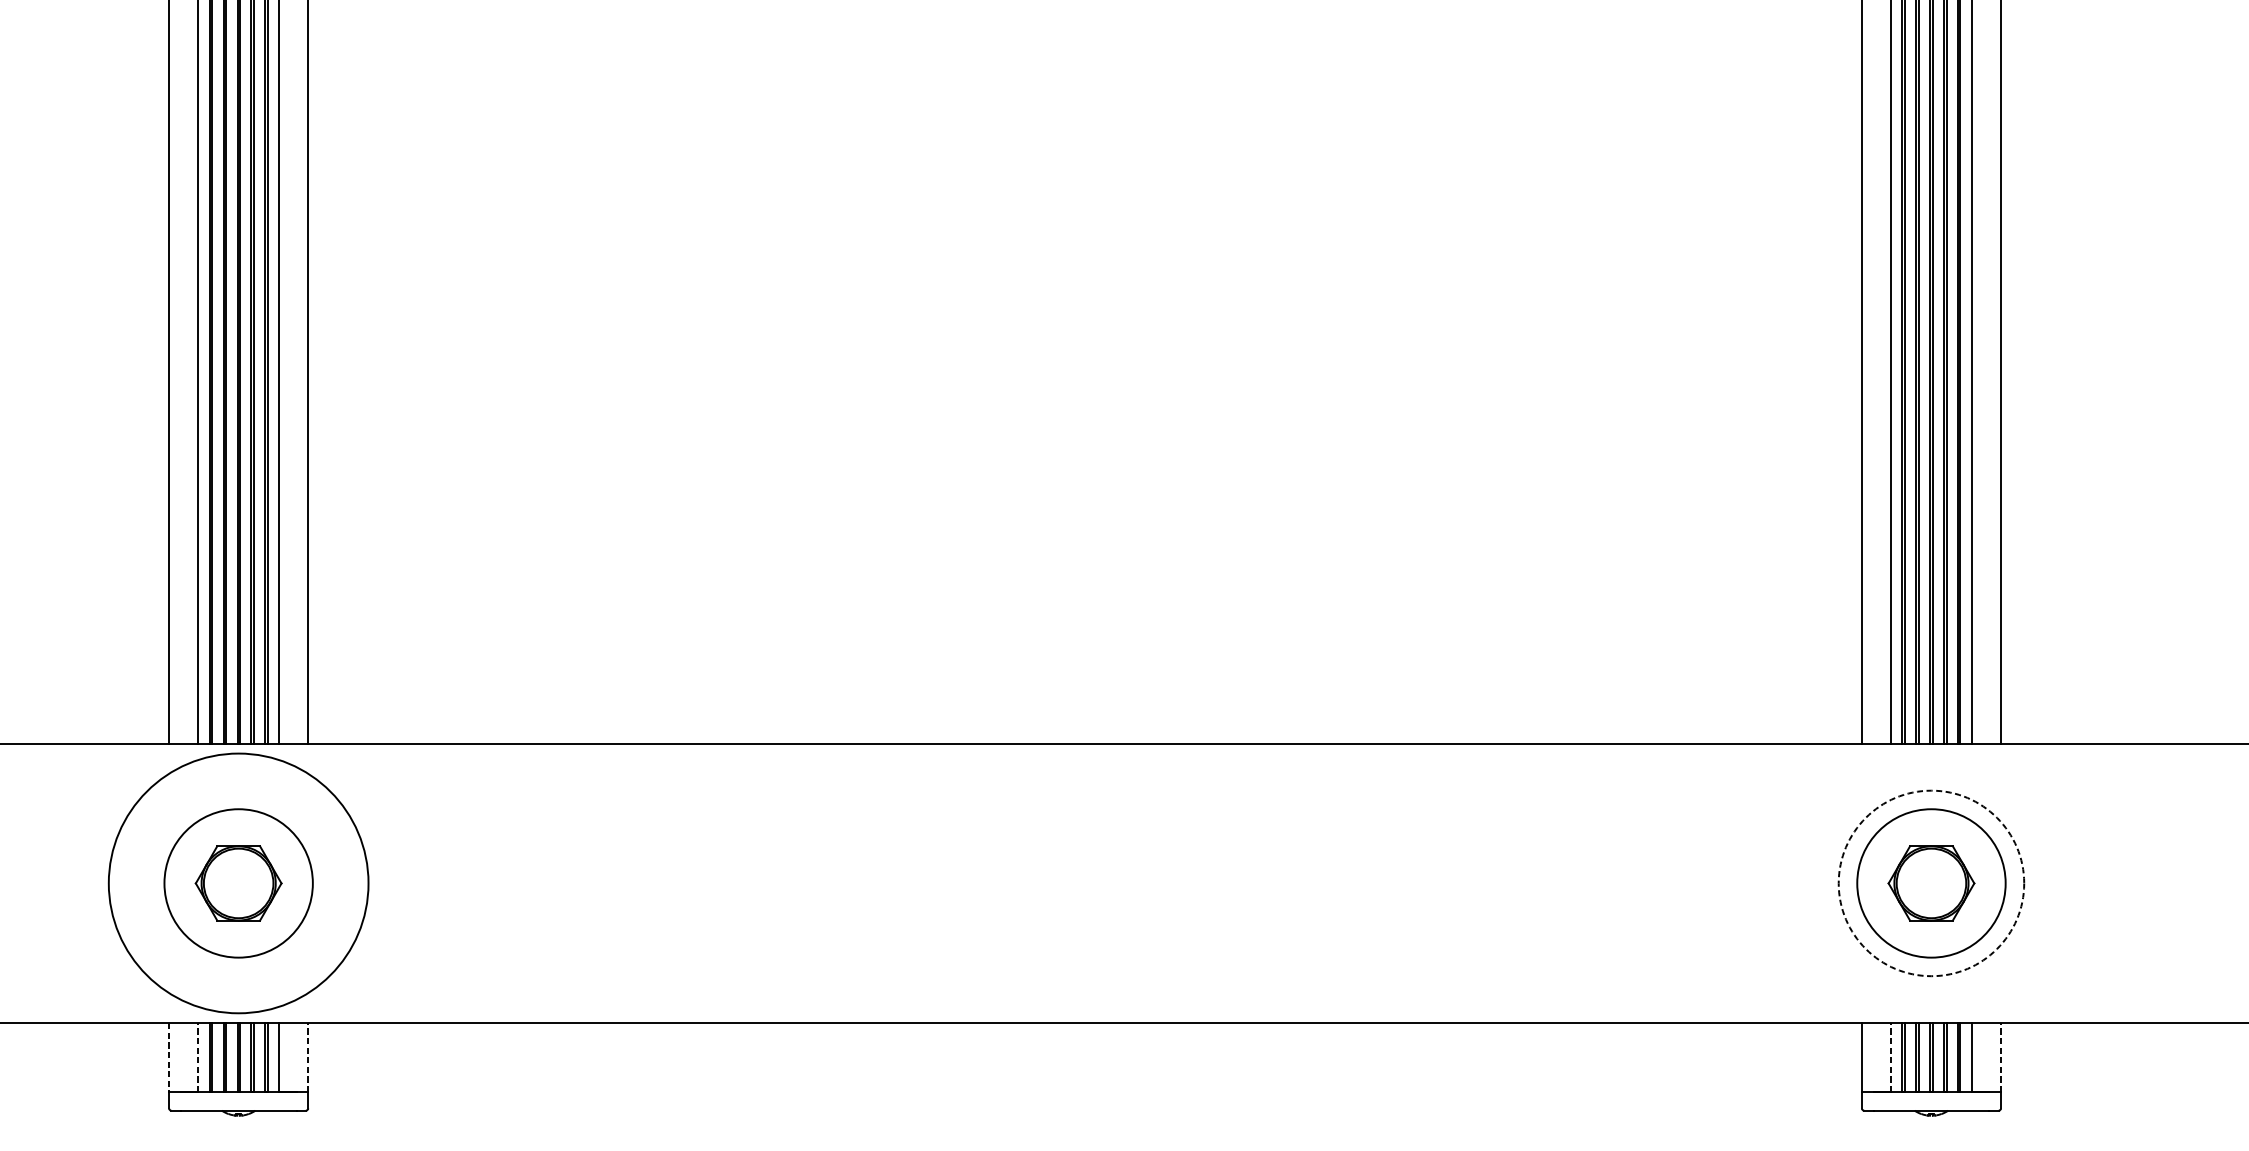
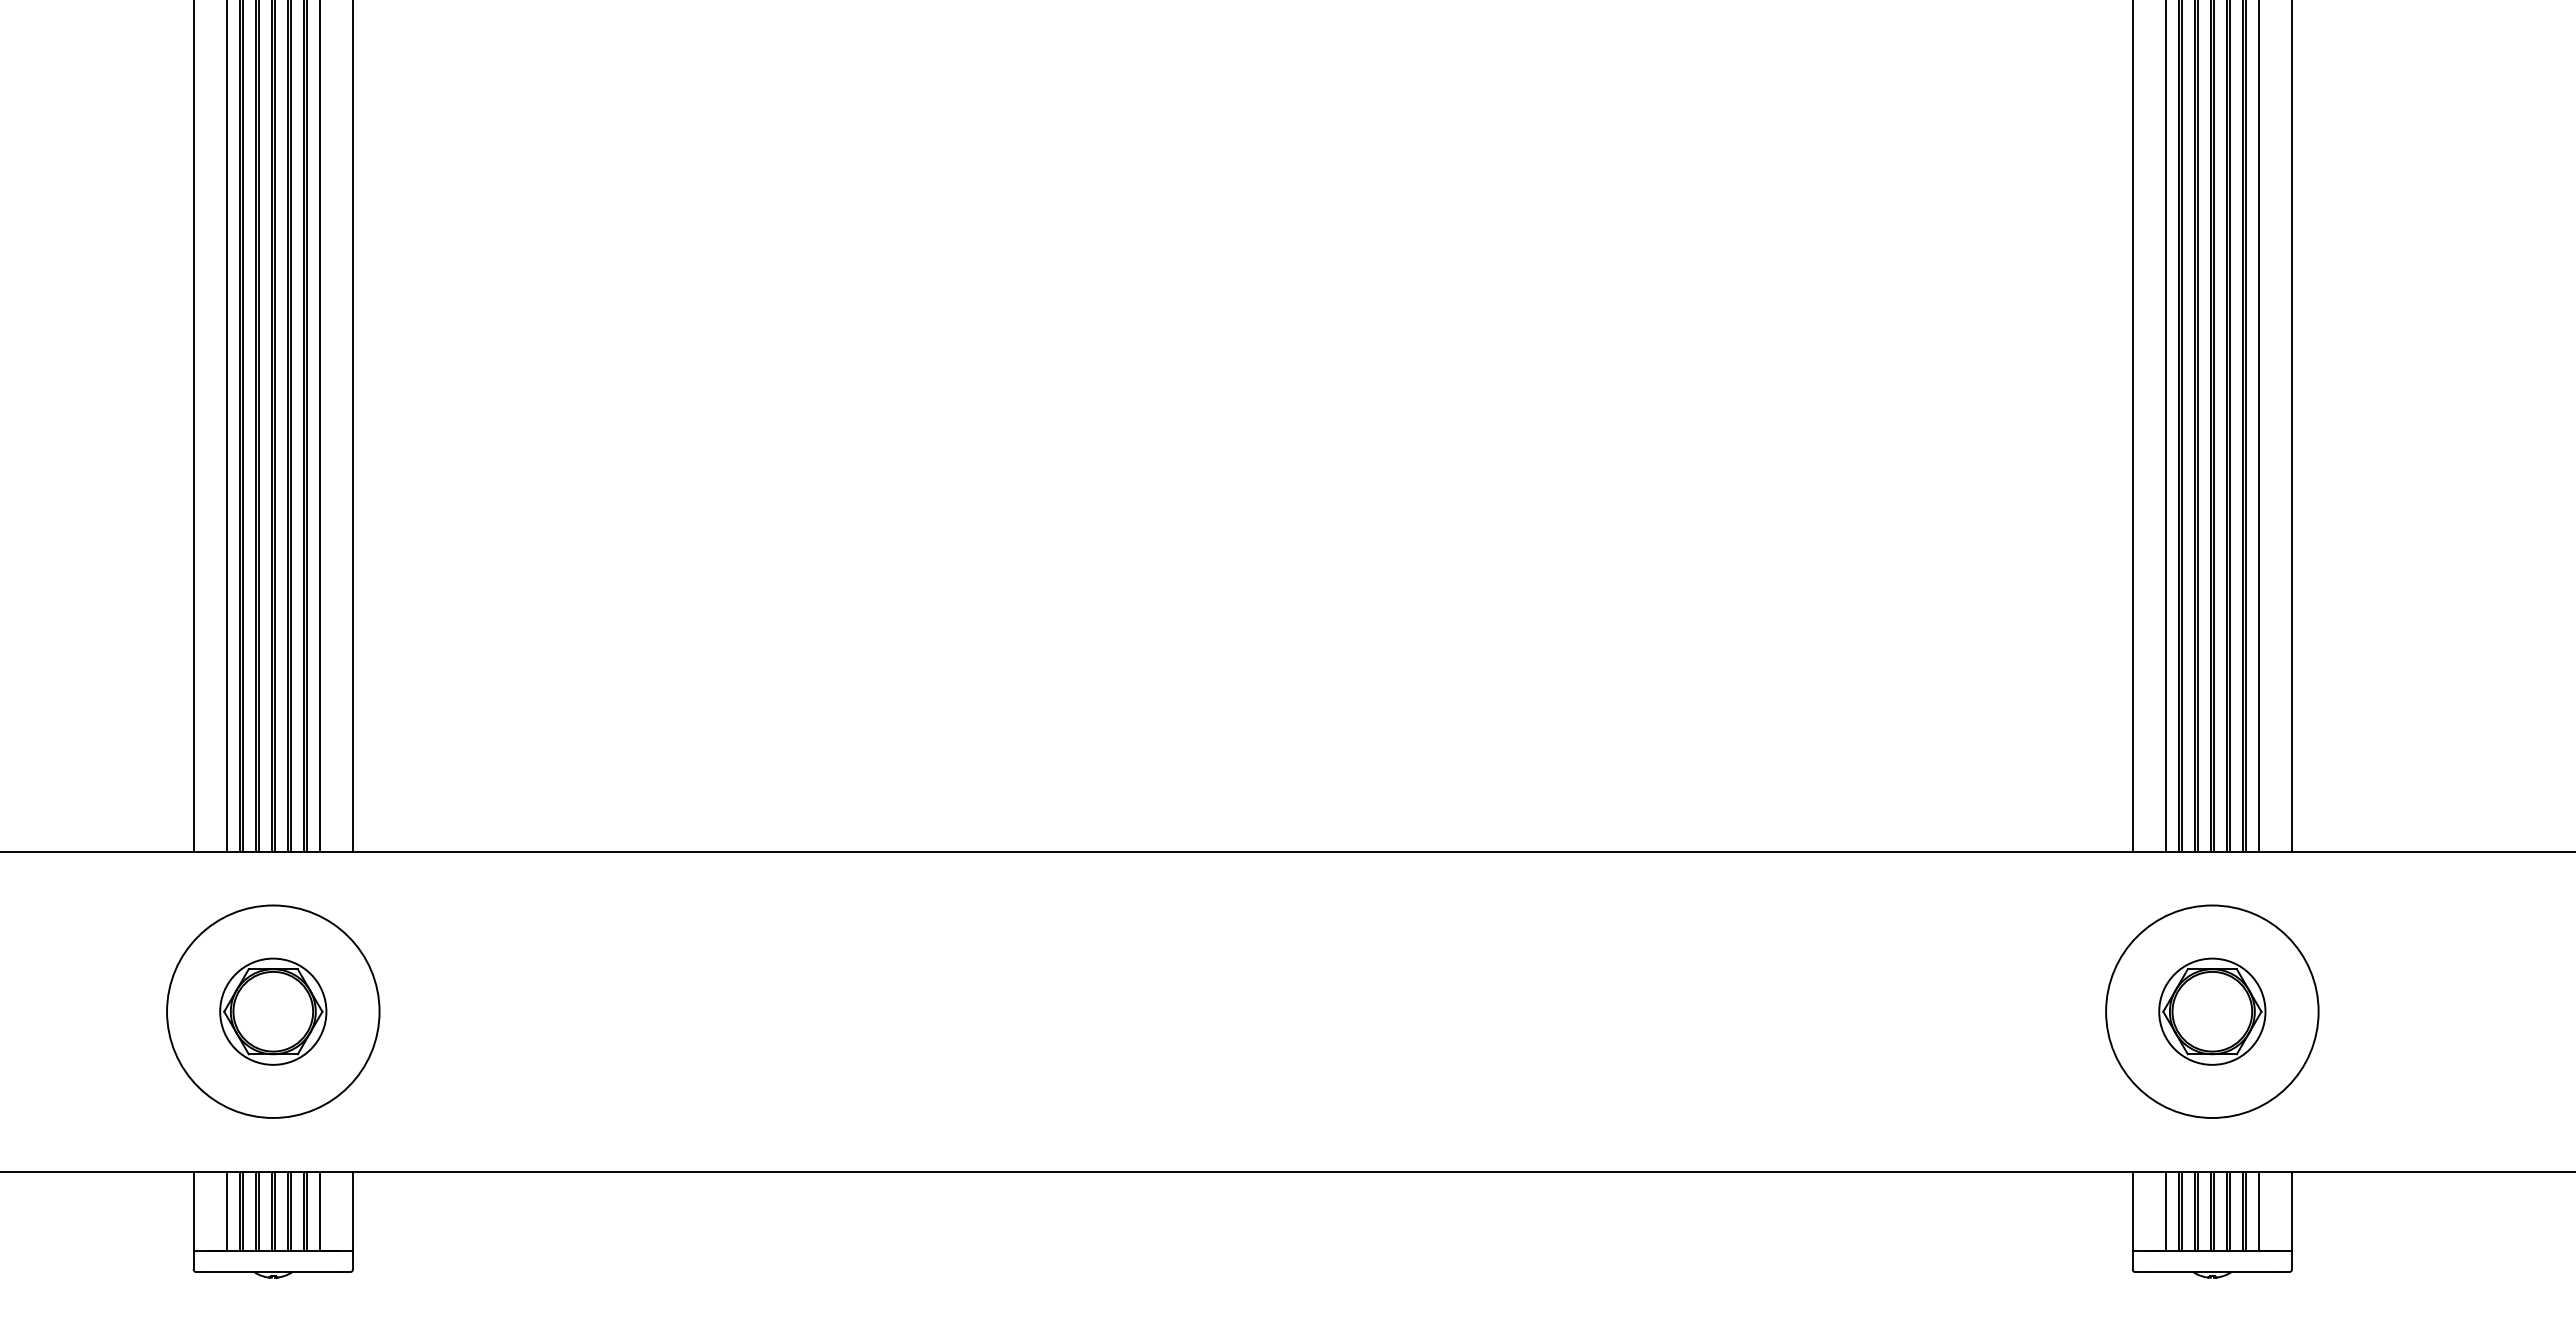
circle: (238, 883) -> (273, 1011), size x0.62
circle: (238, 883) -> (273, 1011), size x0.71
circle: (1931, 883) -> (2212, 1011), dashed -> solid
circle: (1931, 883) -> (2212, 1011), size x0.62
line: (197, 1056) -> (226, 1210), dashed -> solid
line: (307, 1056) -> (352, 1210), dashed -> solid
line: (1890, 1056) -> (2165, 1210), dashed -> solid
line: (2001, 1056) -> (2292, 1210), dashed -> solid
line: (169, 1057) -> (193, 1211), dashed -> solid

